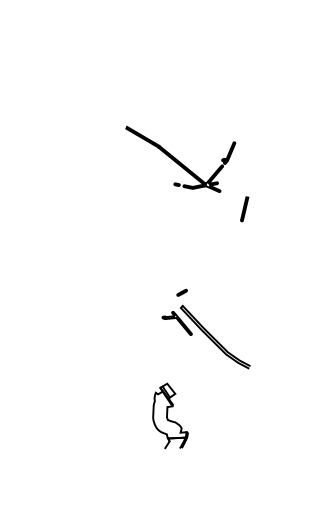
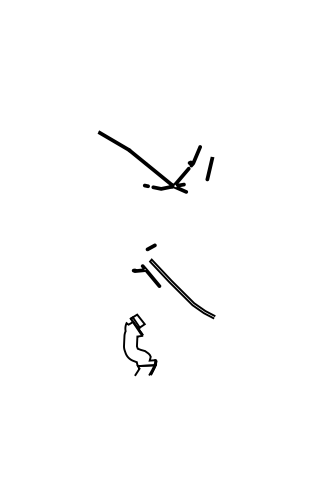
part: (180, 158) -> (149, 161), moved
part: (170, 415) -> (140, 344), moved

